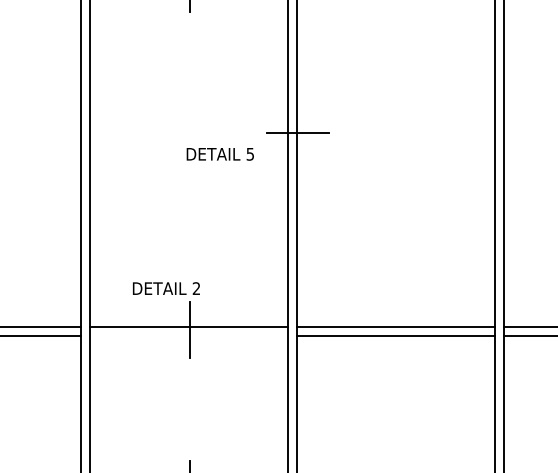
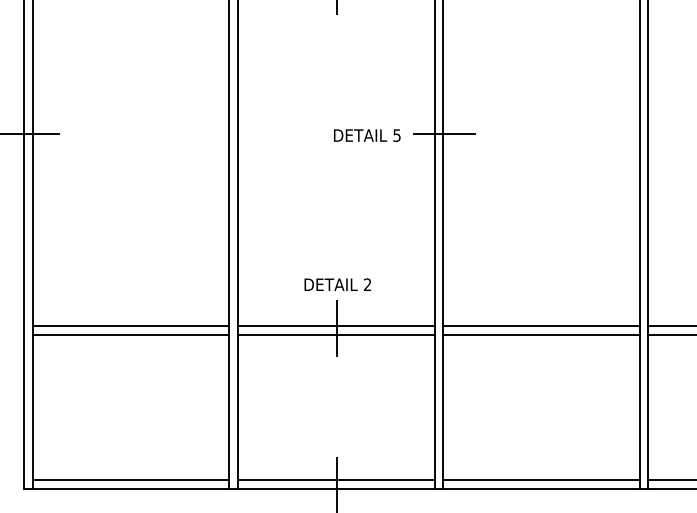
text: (220, 154) -> (367, 135), moved
text: (166, 288) -> (337, 284), moved
line: (188, 335) -> (335, 334), added

